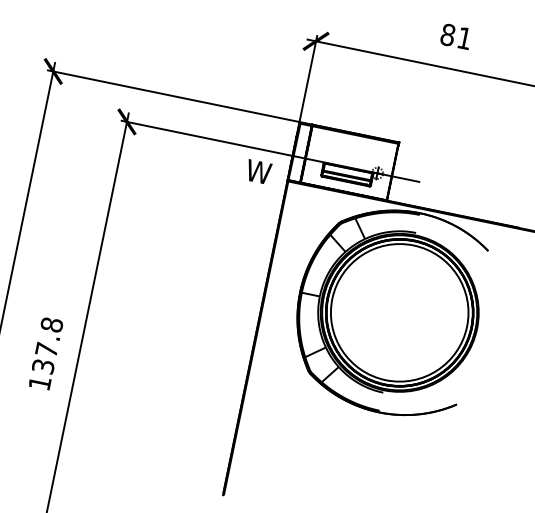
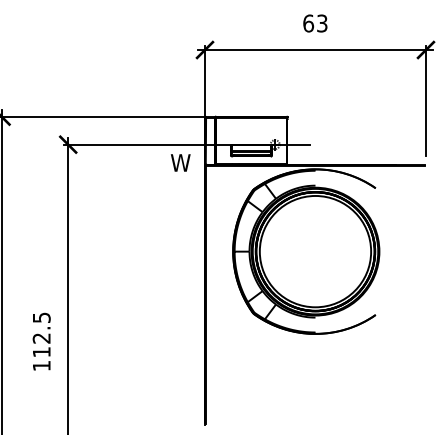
text: (456, 36) -> (315, 23), 81 -> 63
text: (47, 345) -> (41, 334), 137.8 -> 112.5

